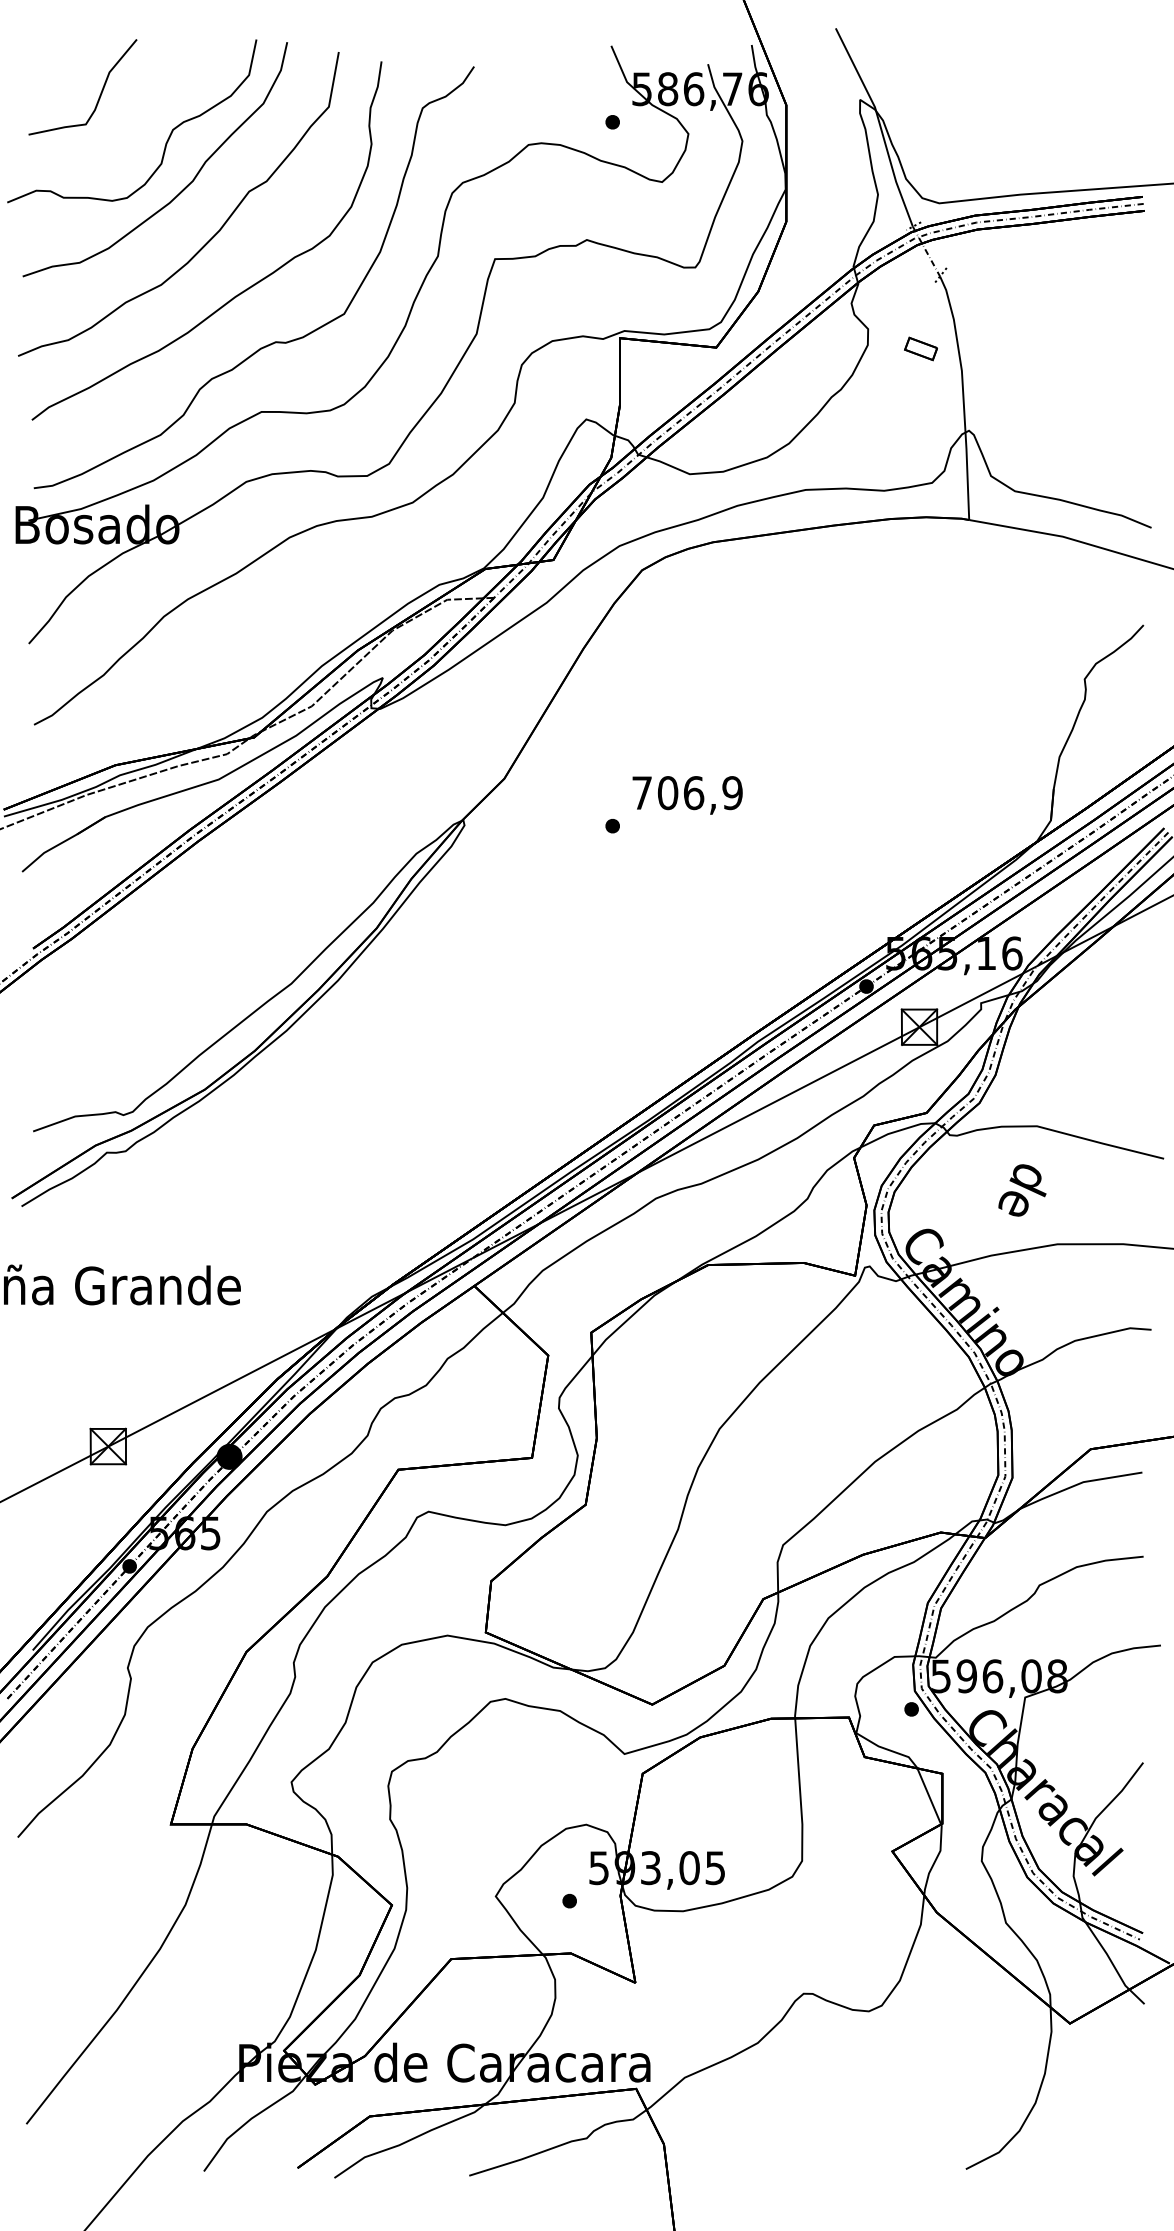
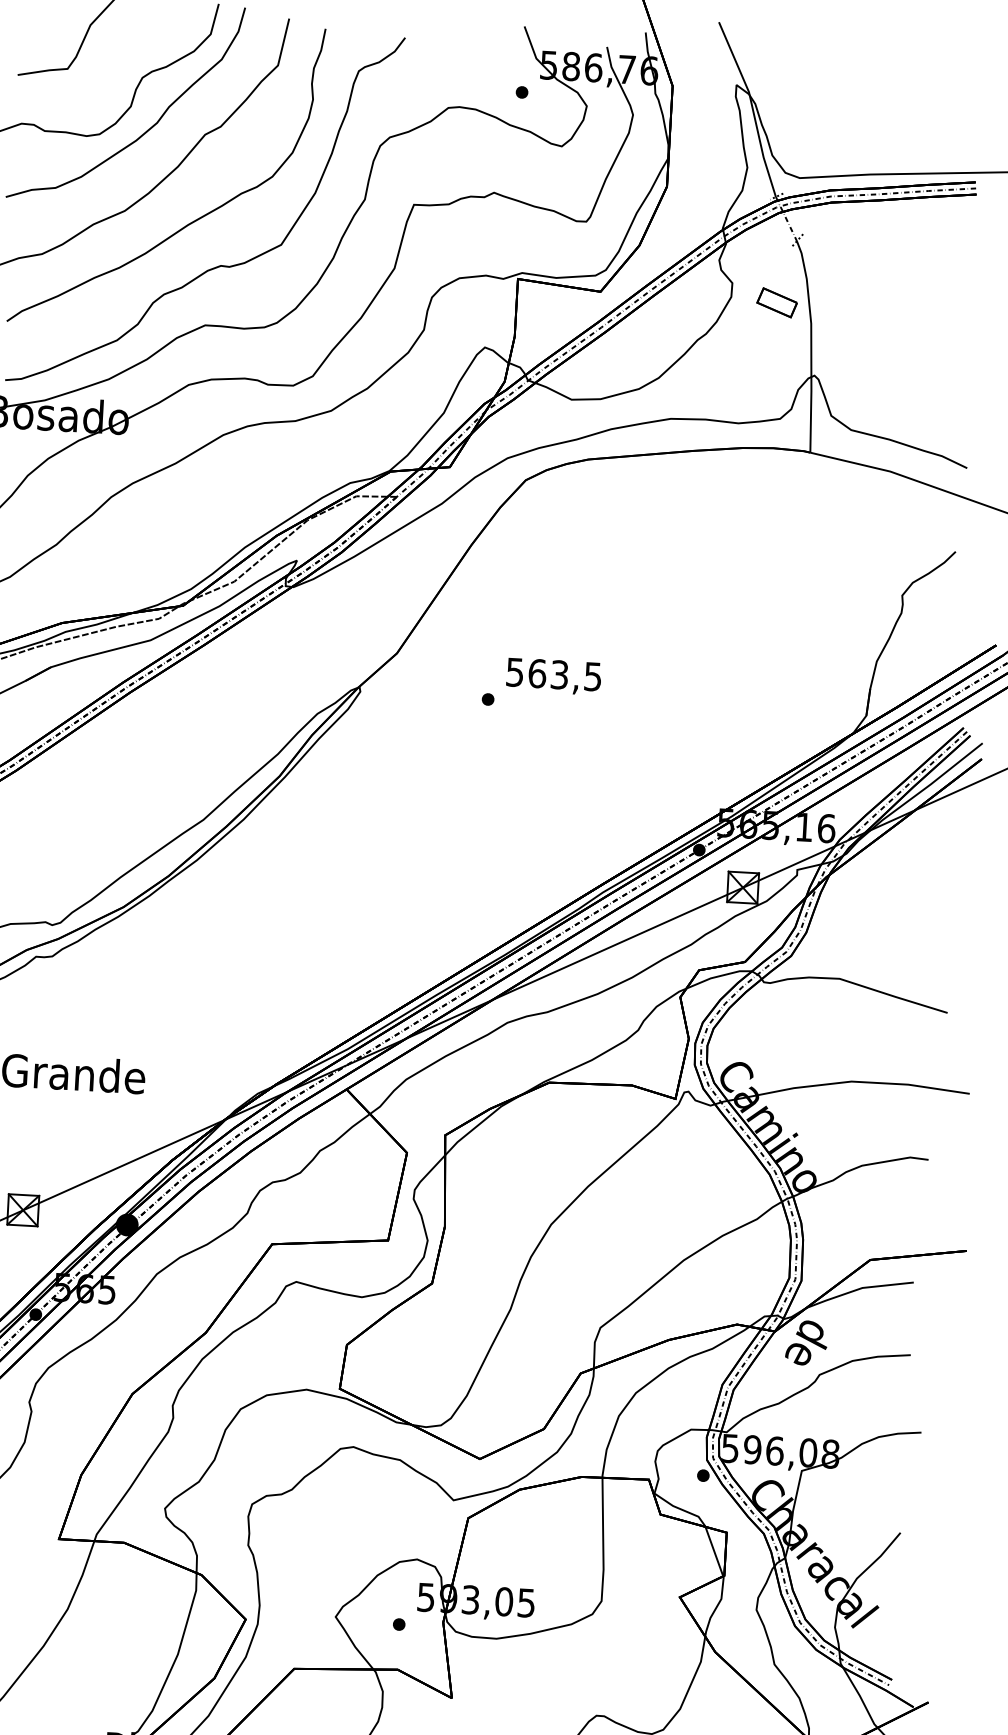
part: (920, 348) -> (776, 302), size x1.43
text: (687, 793) -> (554, 674), 706,9 -> 563,5
text: (1022, 1190) -> (806, 1343), moved

